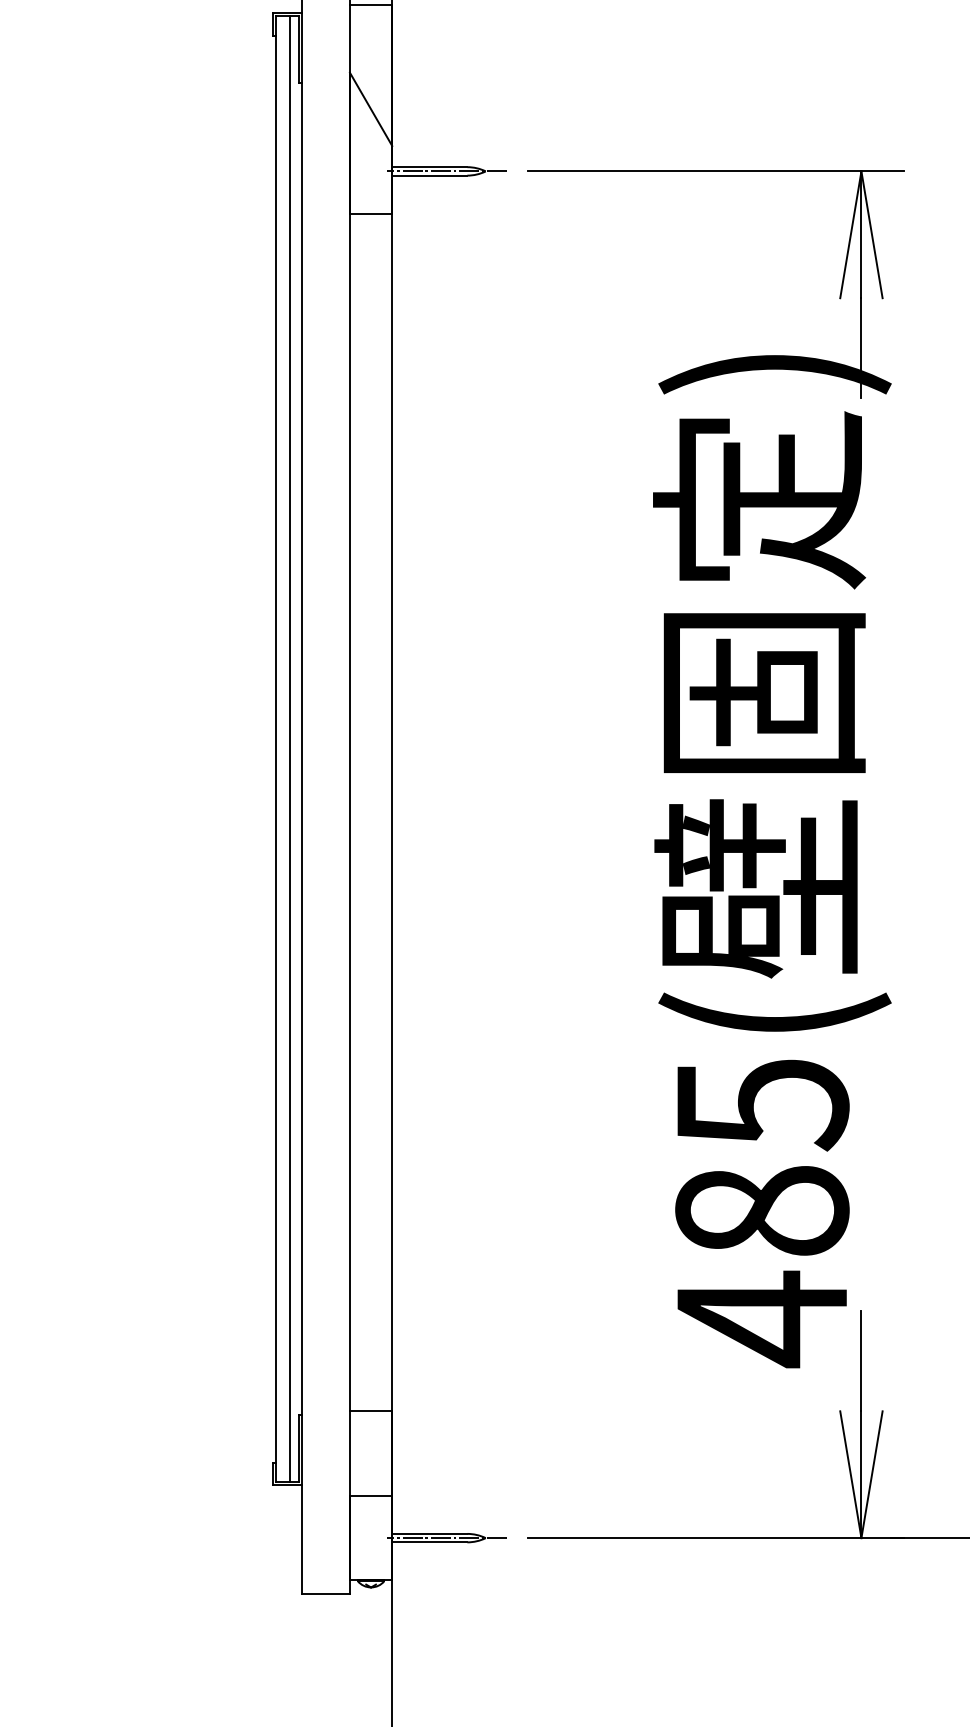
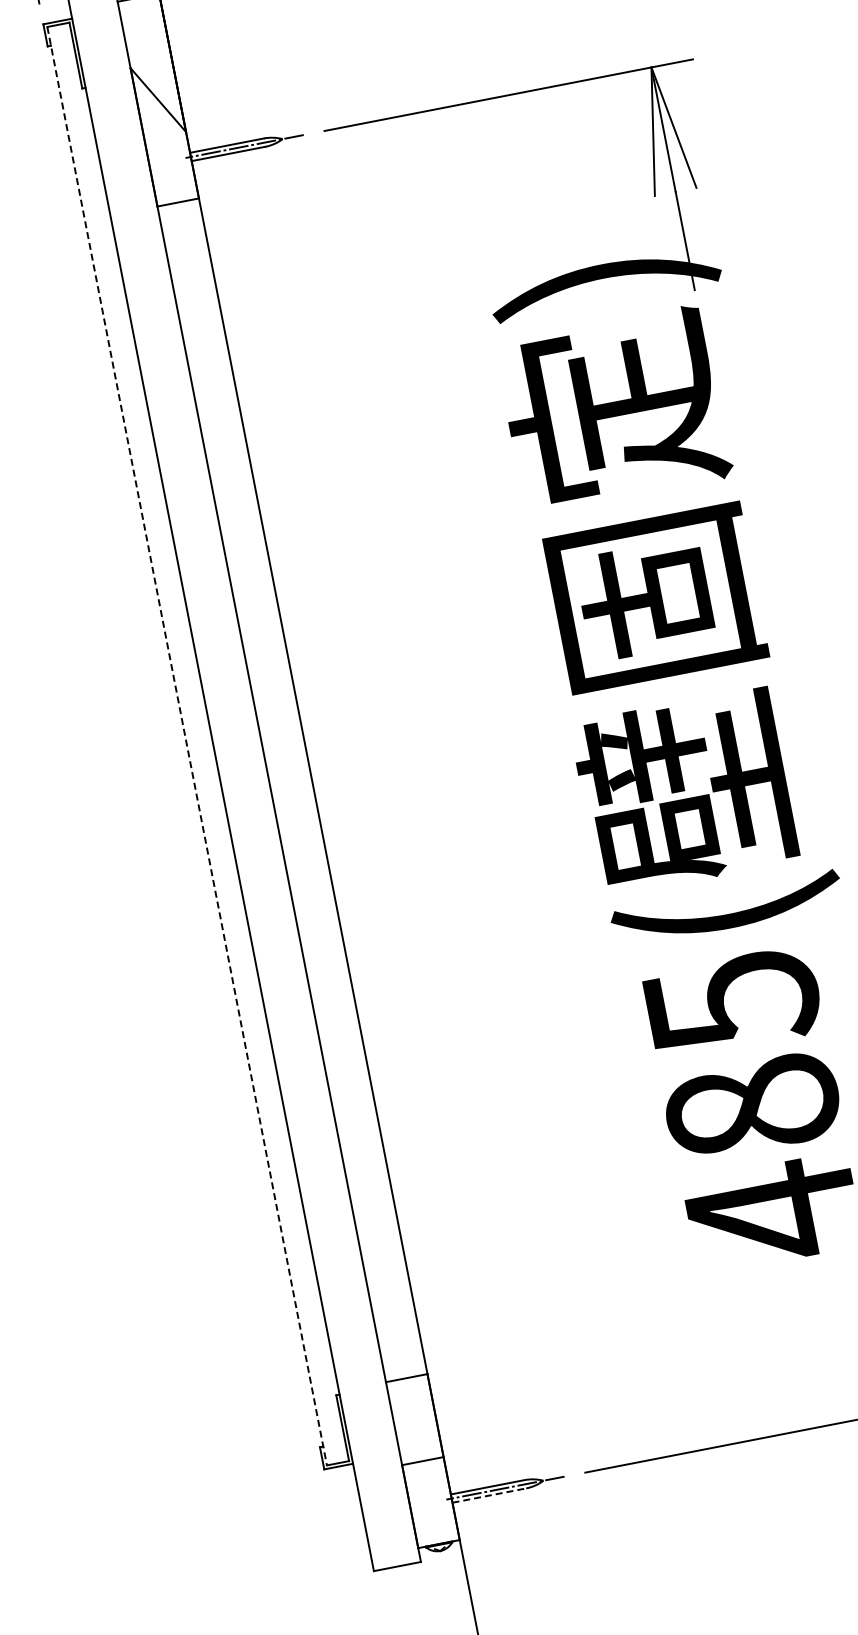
line: (290, 748) -> (201, 742), removed
line: (276, 749) -> (187, 746), solid -> dashed
line: (429, 1542) -> (489, 1495), solid -> dashed

